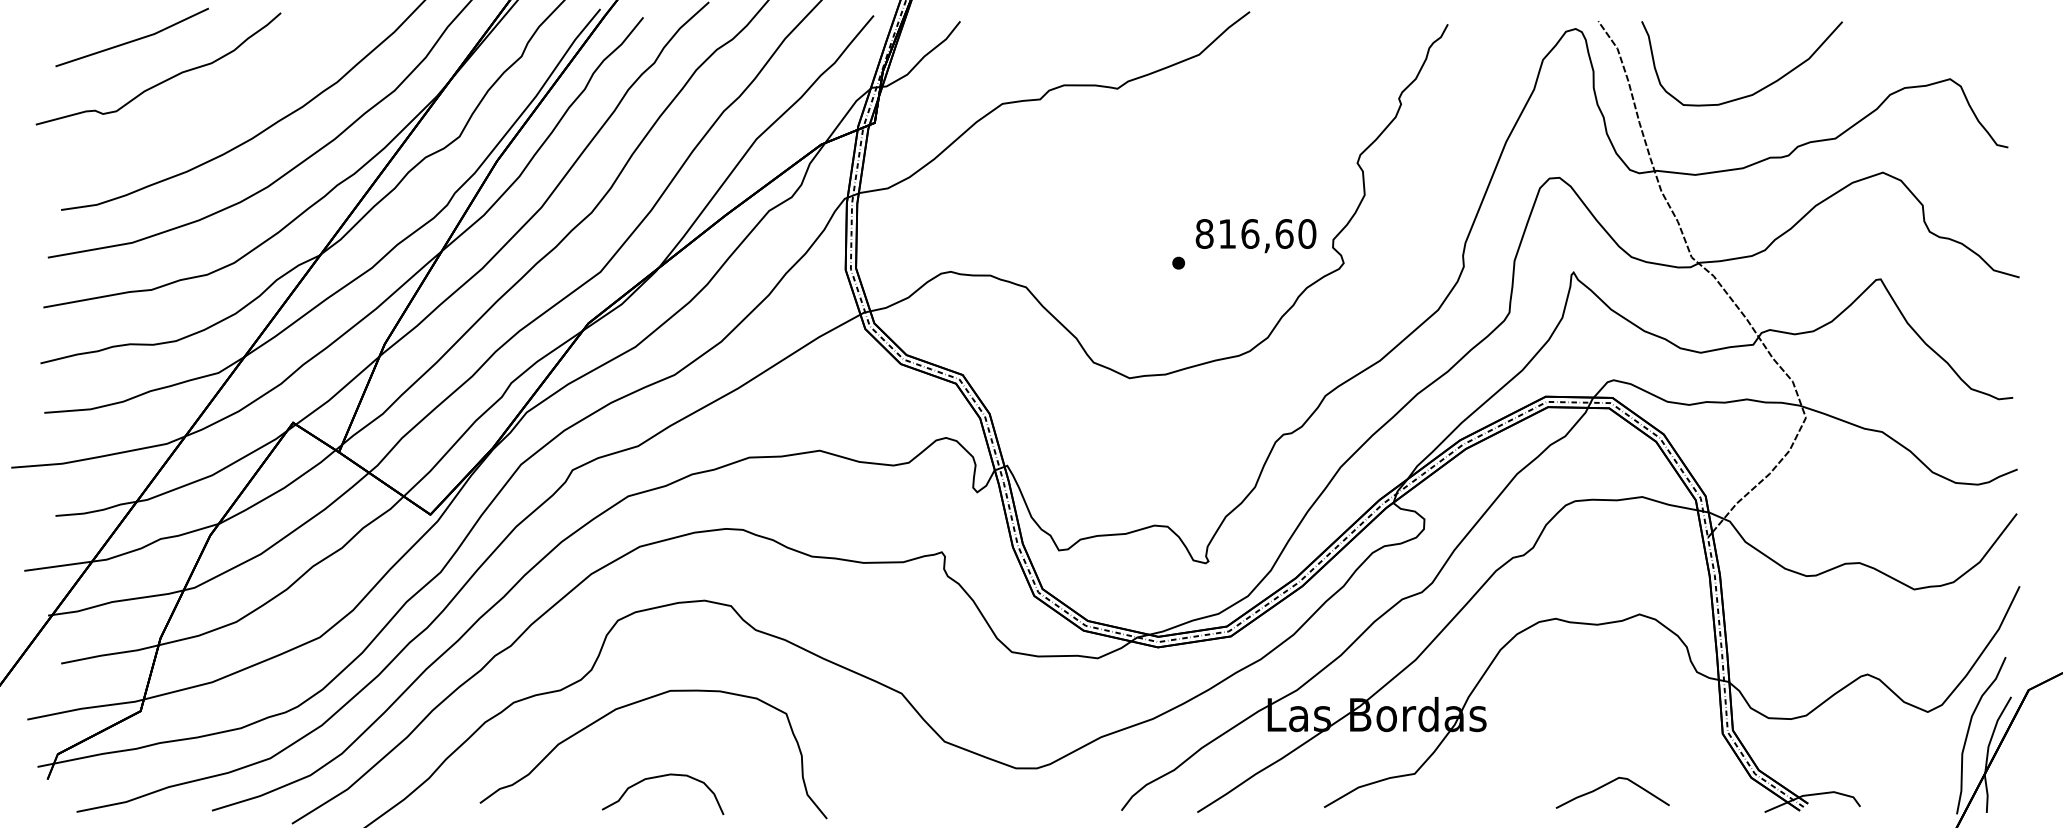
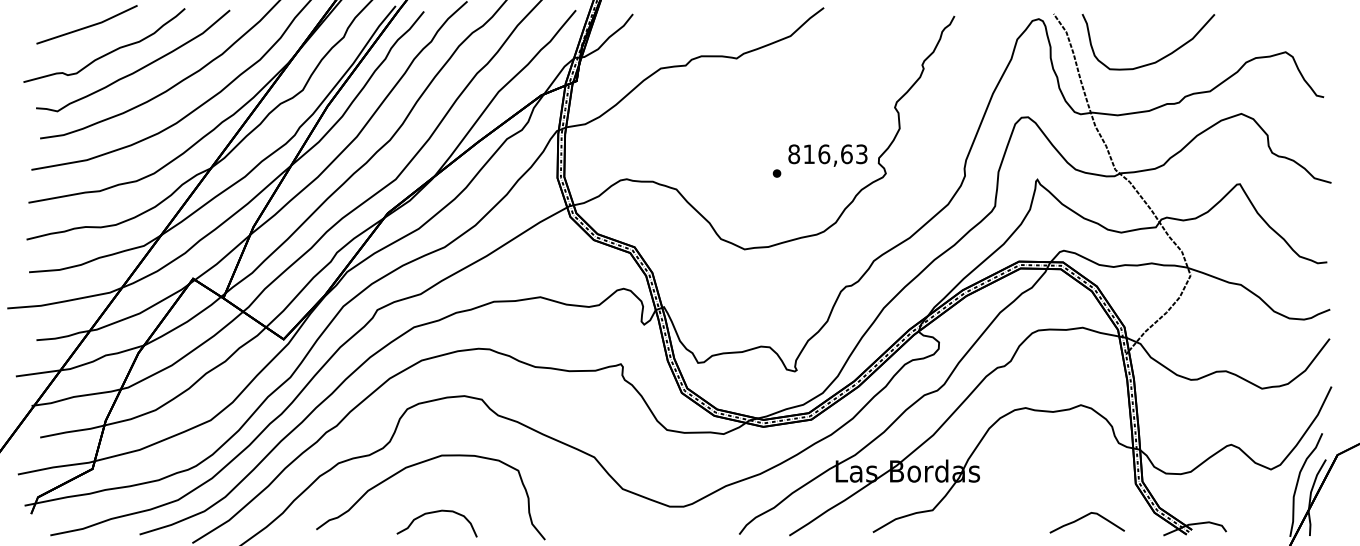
curve: (208, 105) -> (137, 69), added
text: (1306, 234) -> (861, 154), 816,60 -> 816,63
curve: (1608, 784) -> (1084, 517), moved

